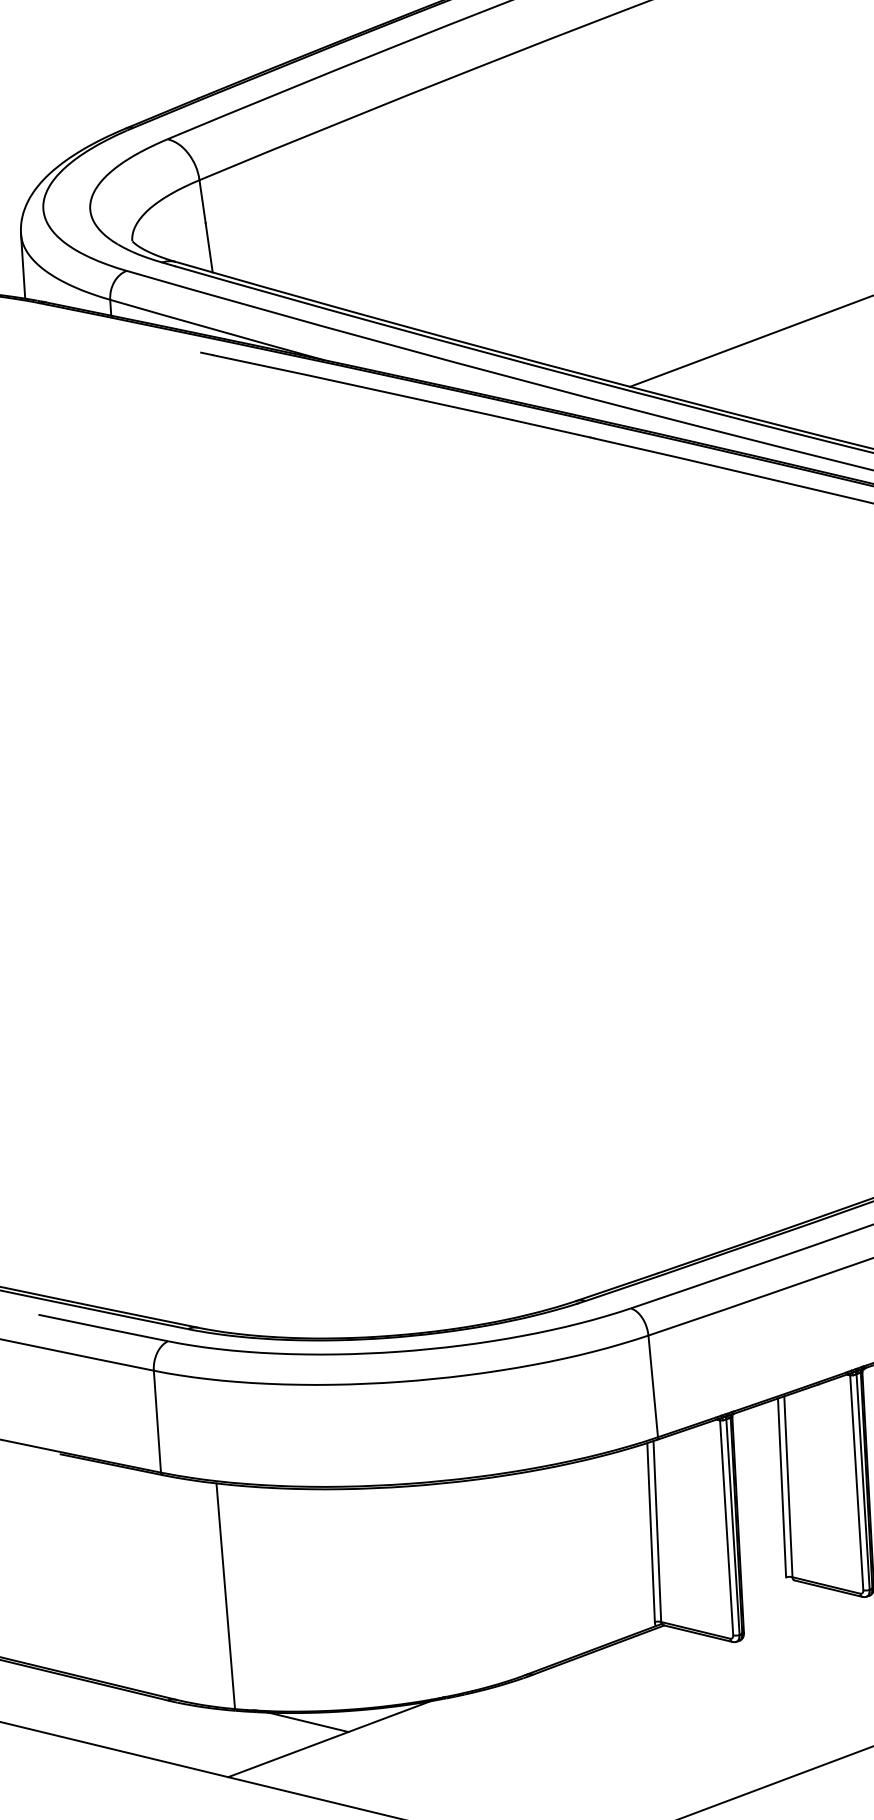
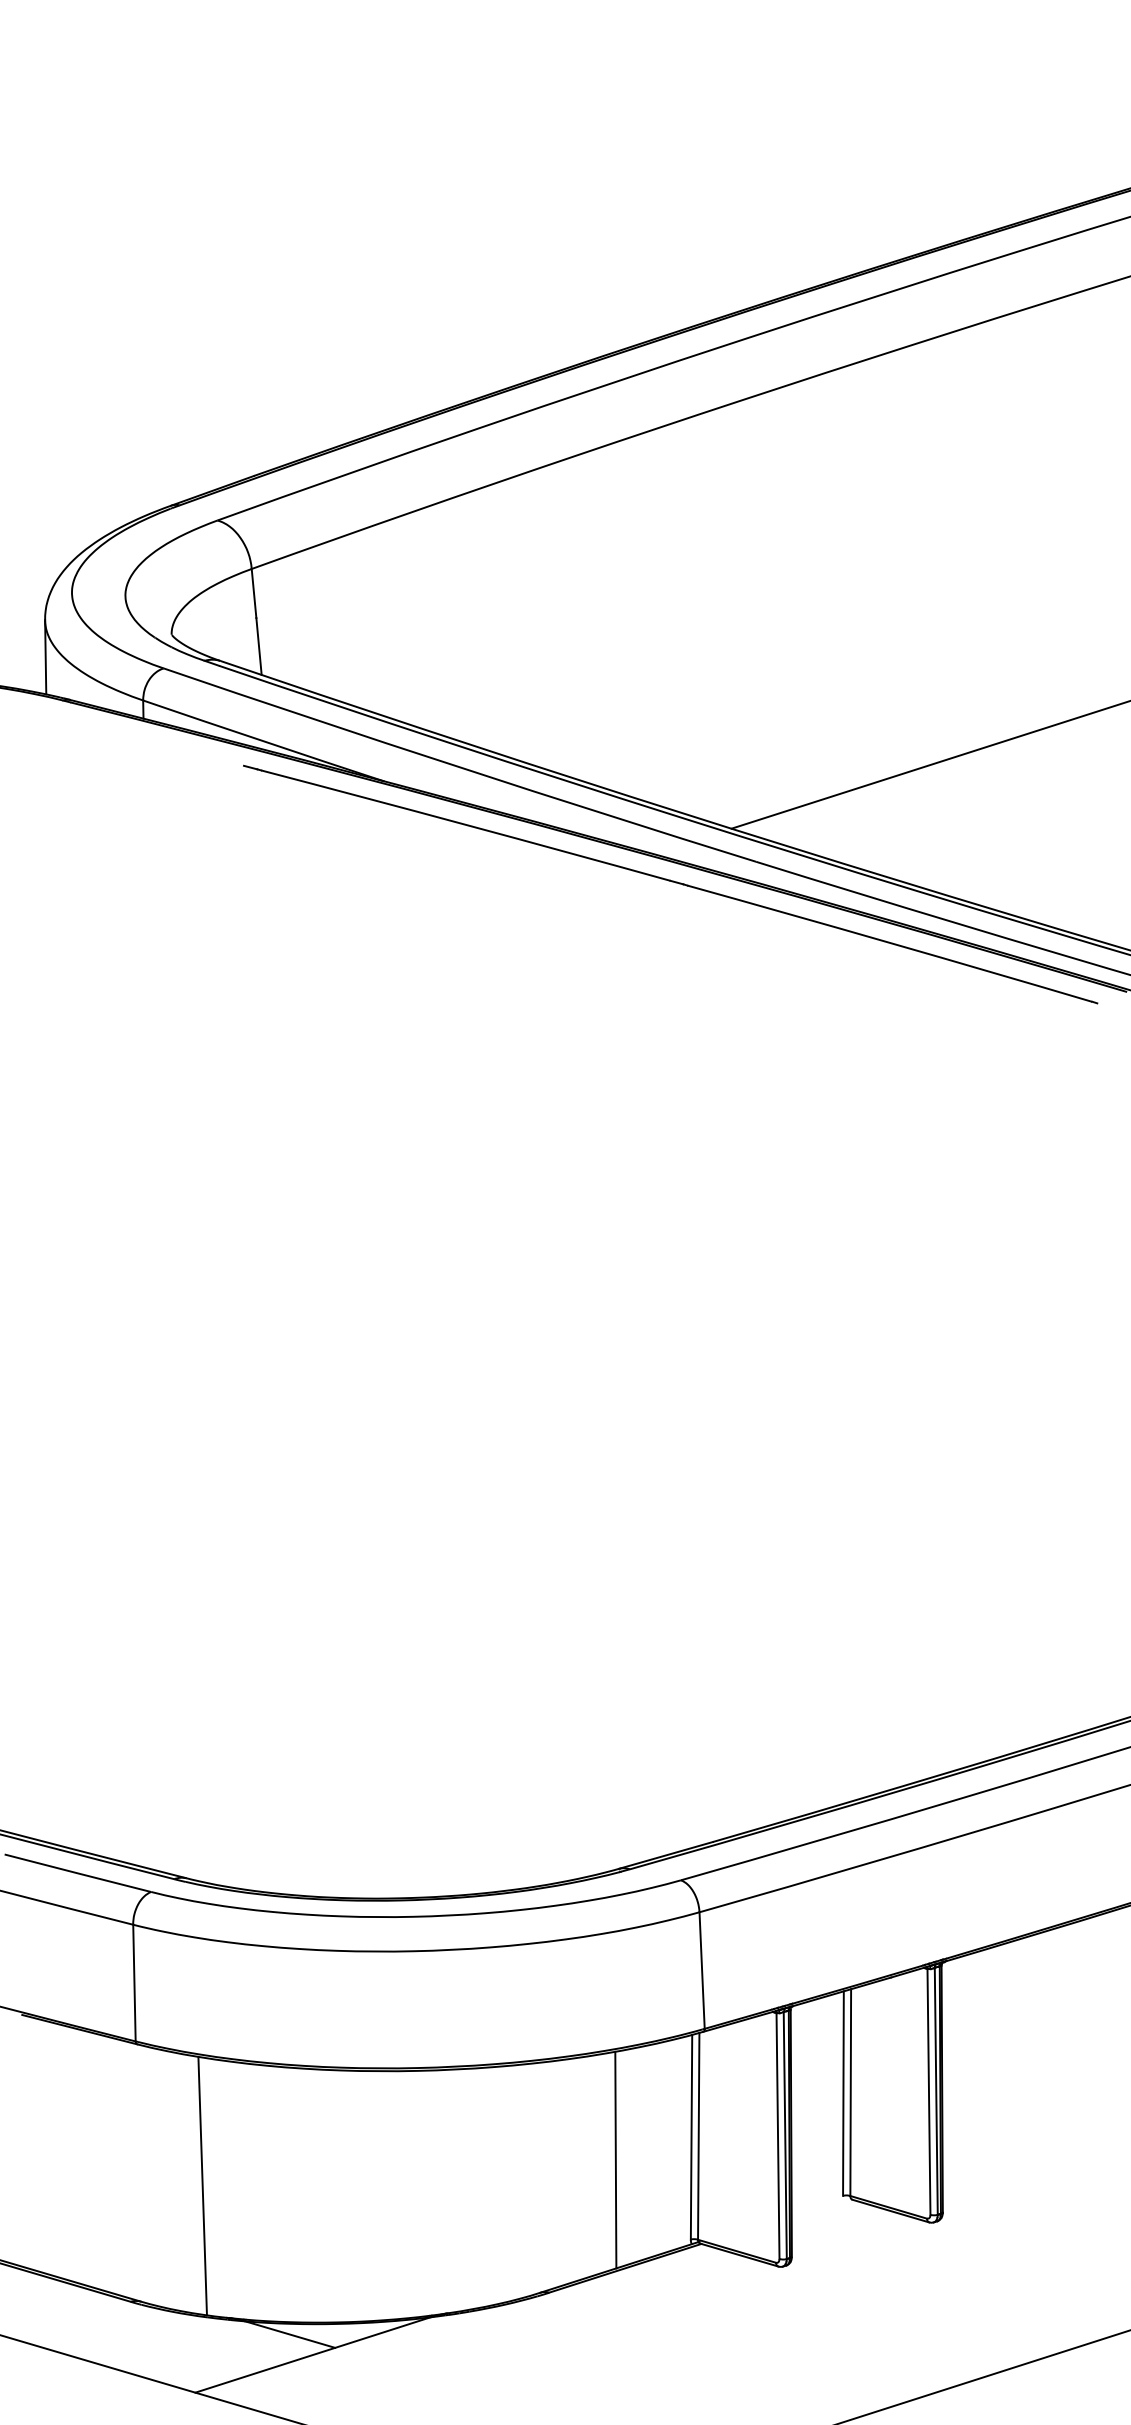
line: (585, 1555) -> (615, 2159), added

